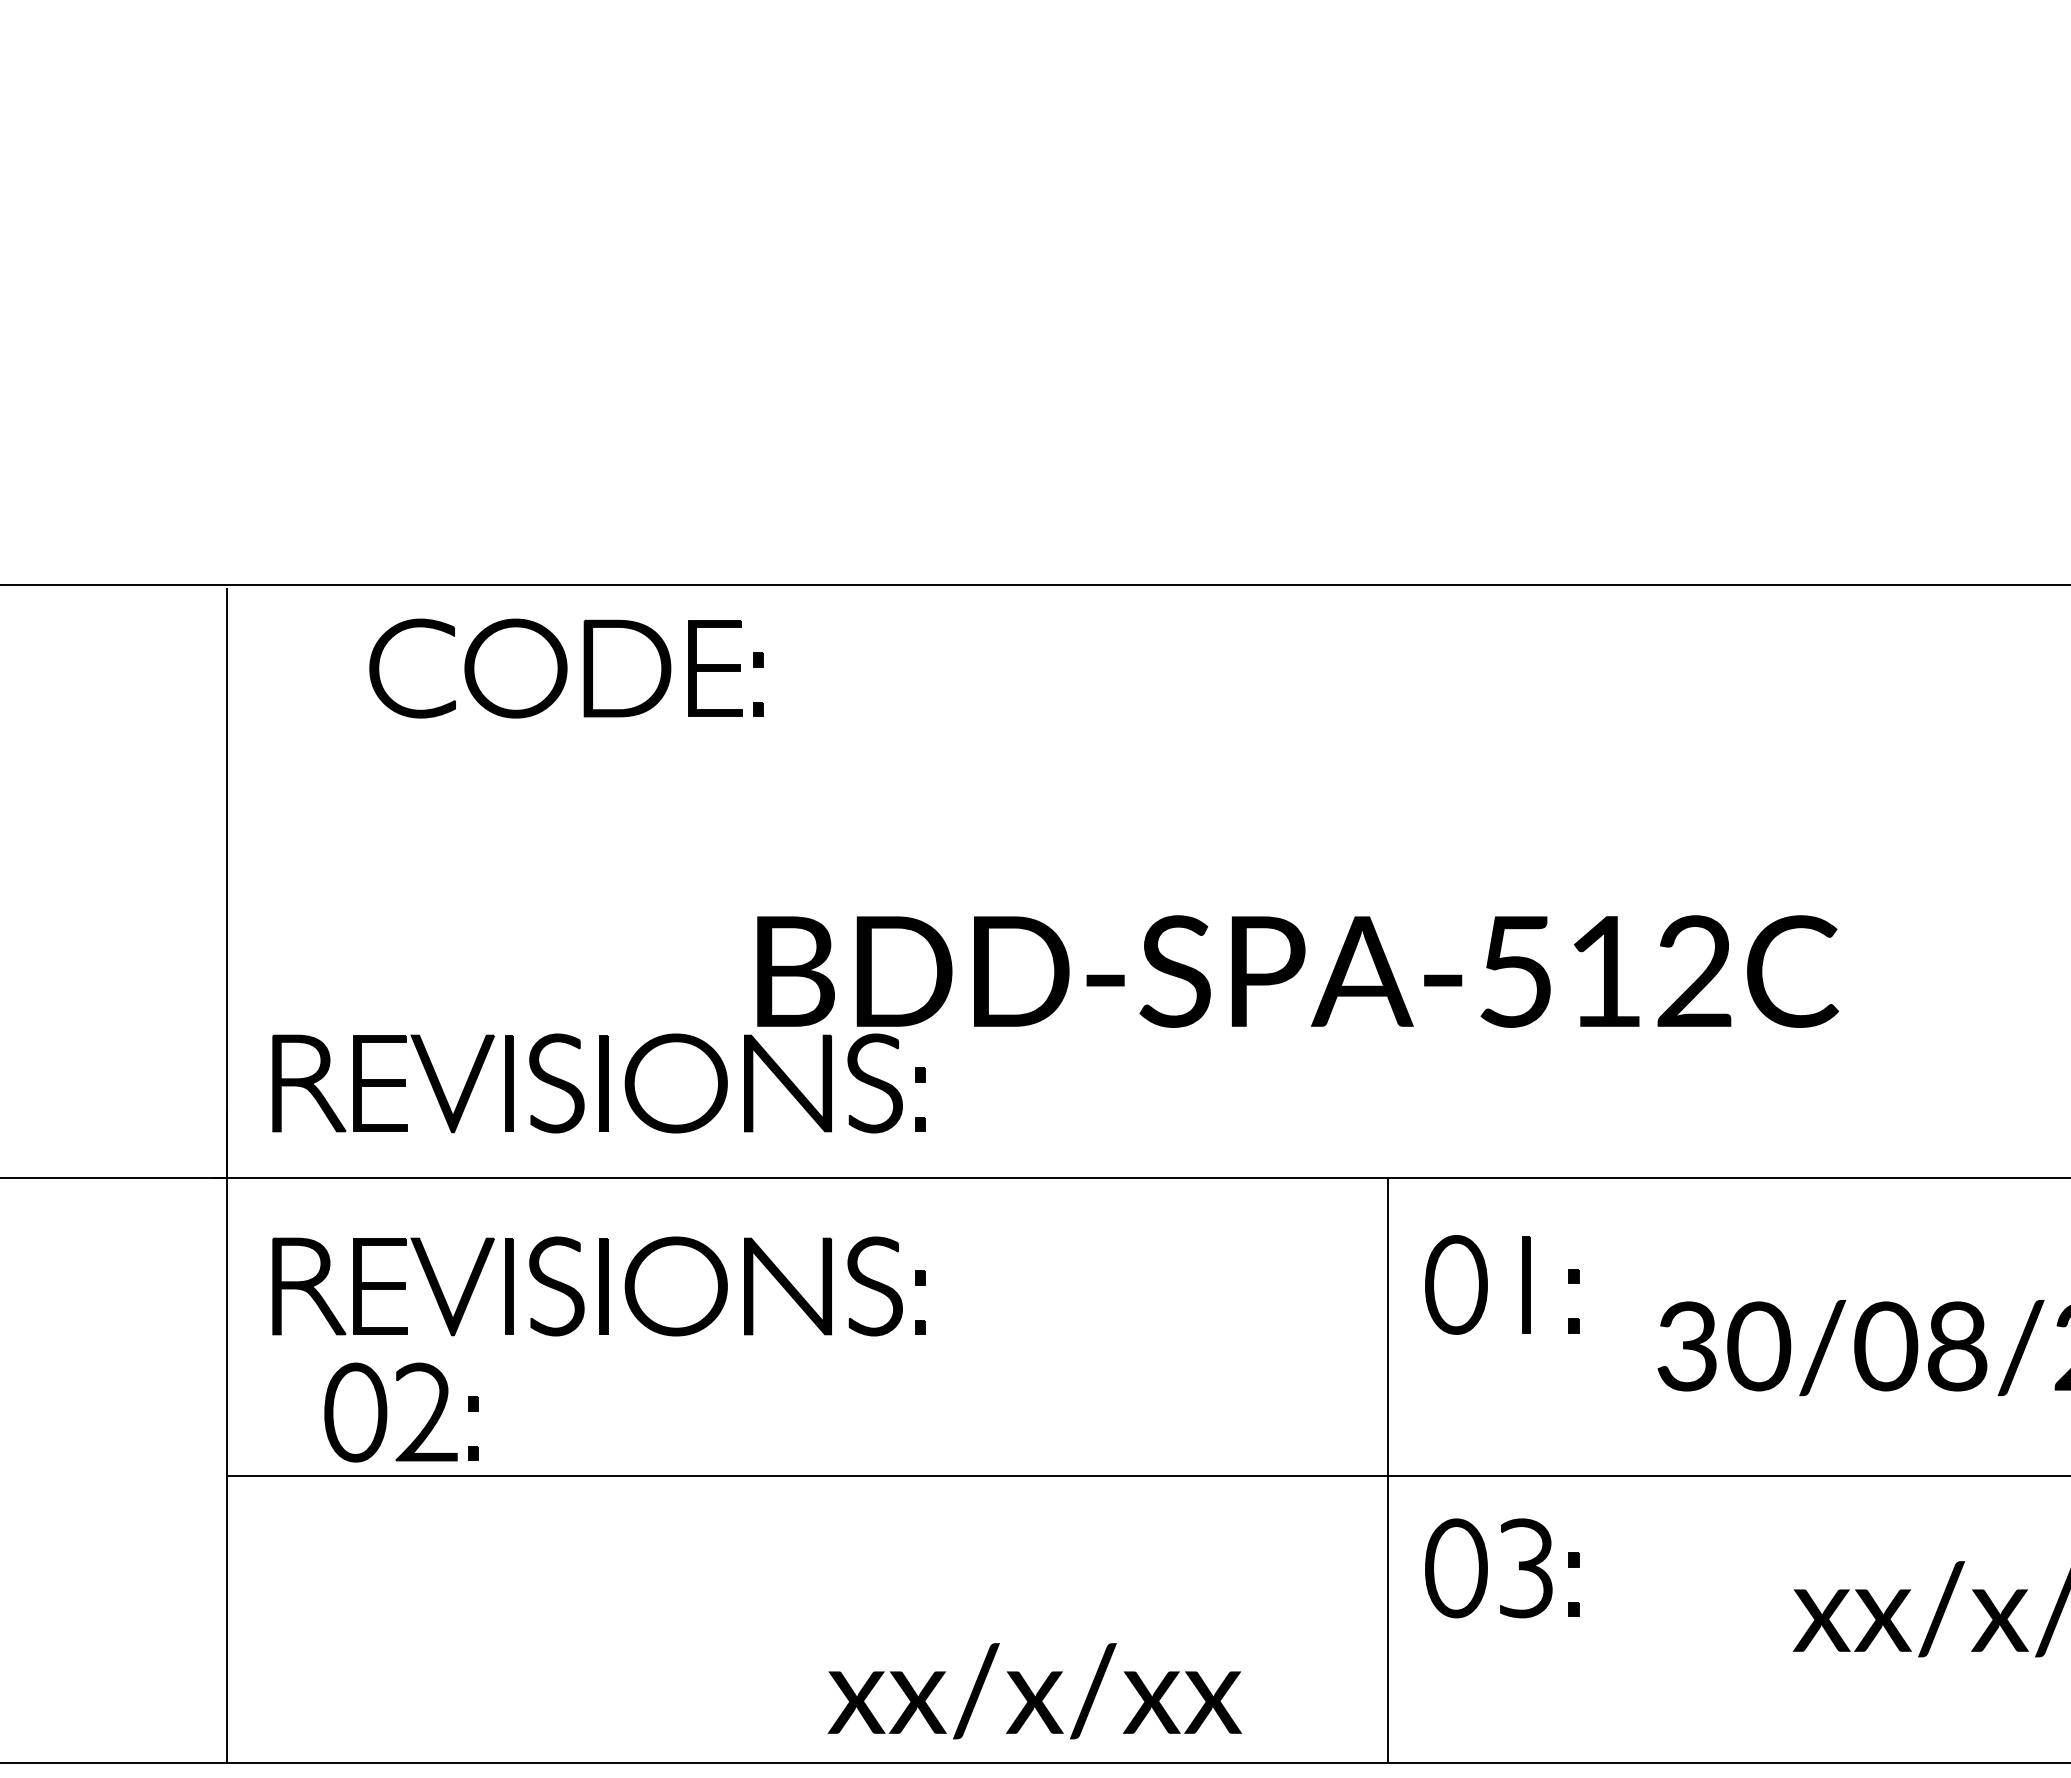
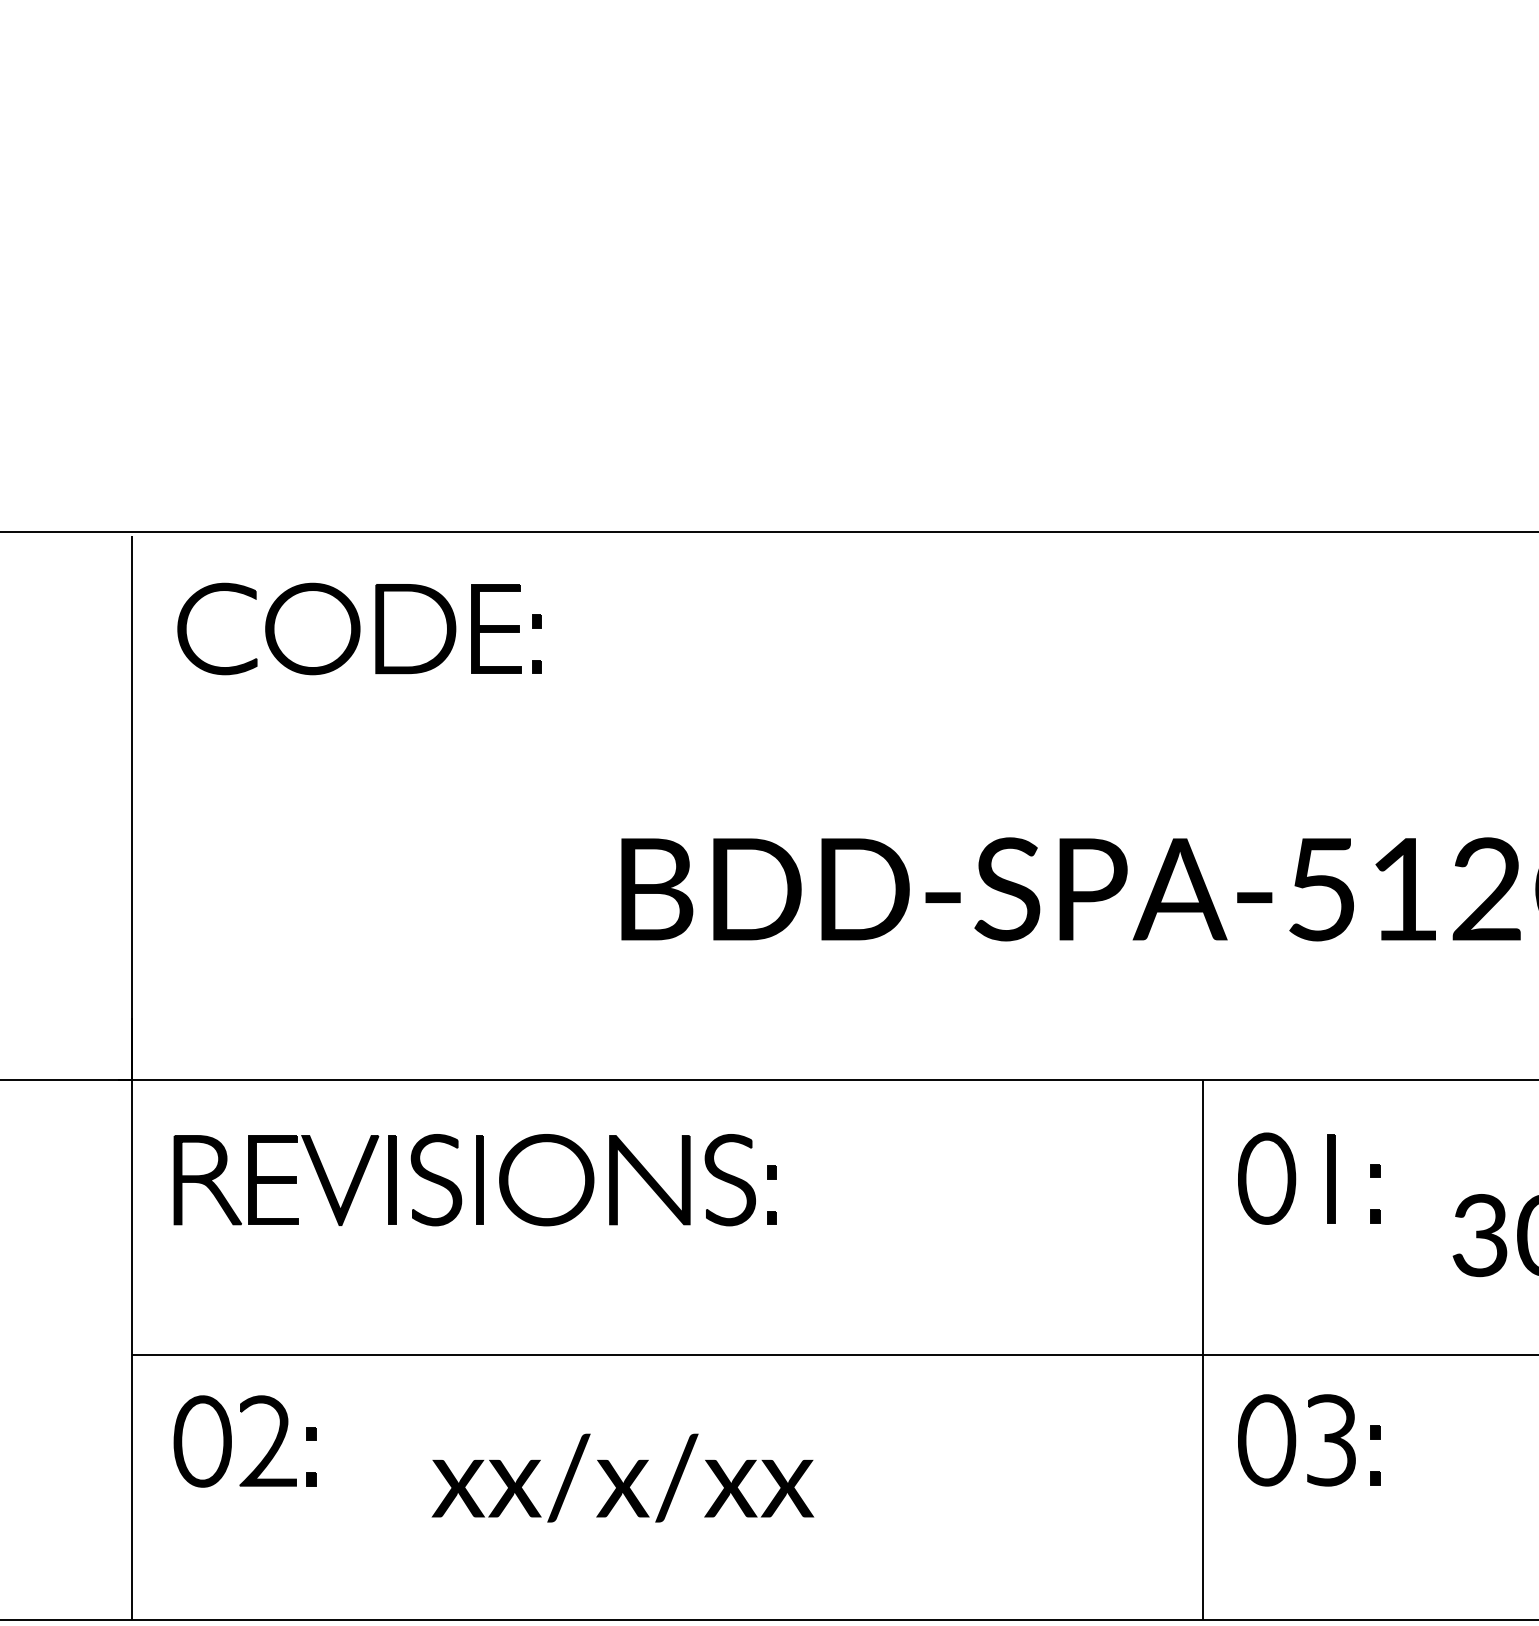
part: (566, 668) -> (359, 628), moved
part: (598, 1083) -> (474, 992), removed
part: (387, 1412) -> (232, 1441), moved
text: (1034, 1691) -> (622, 1478), moved

